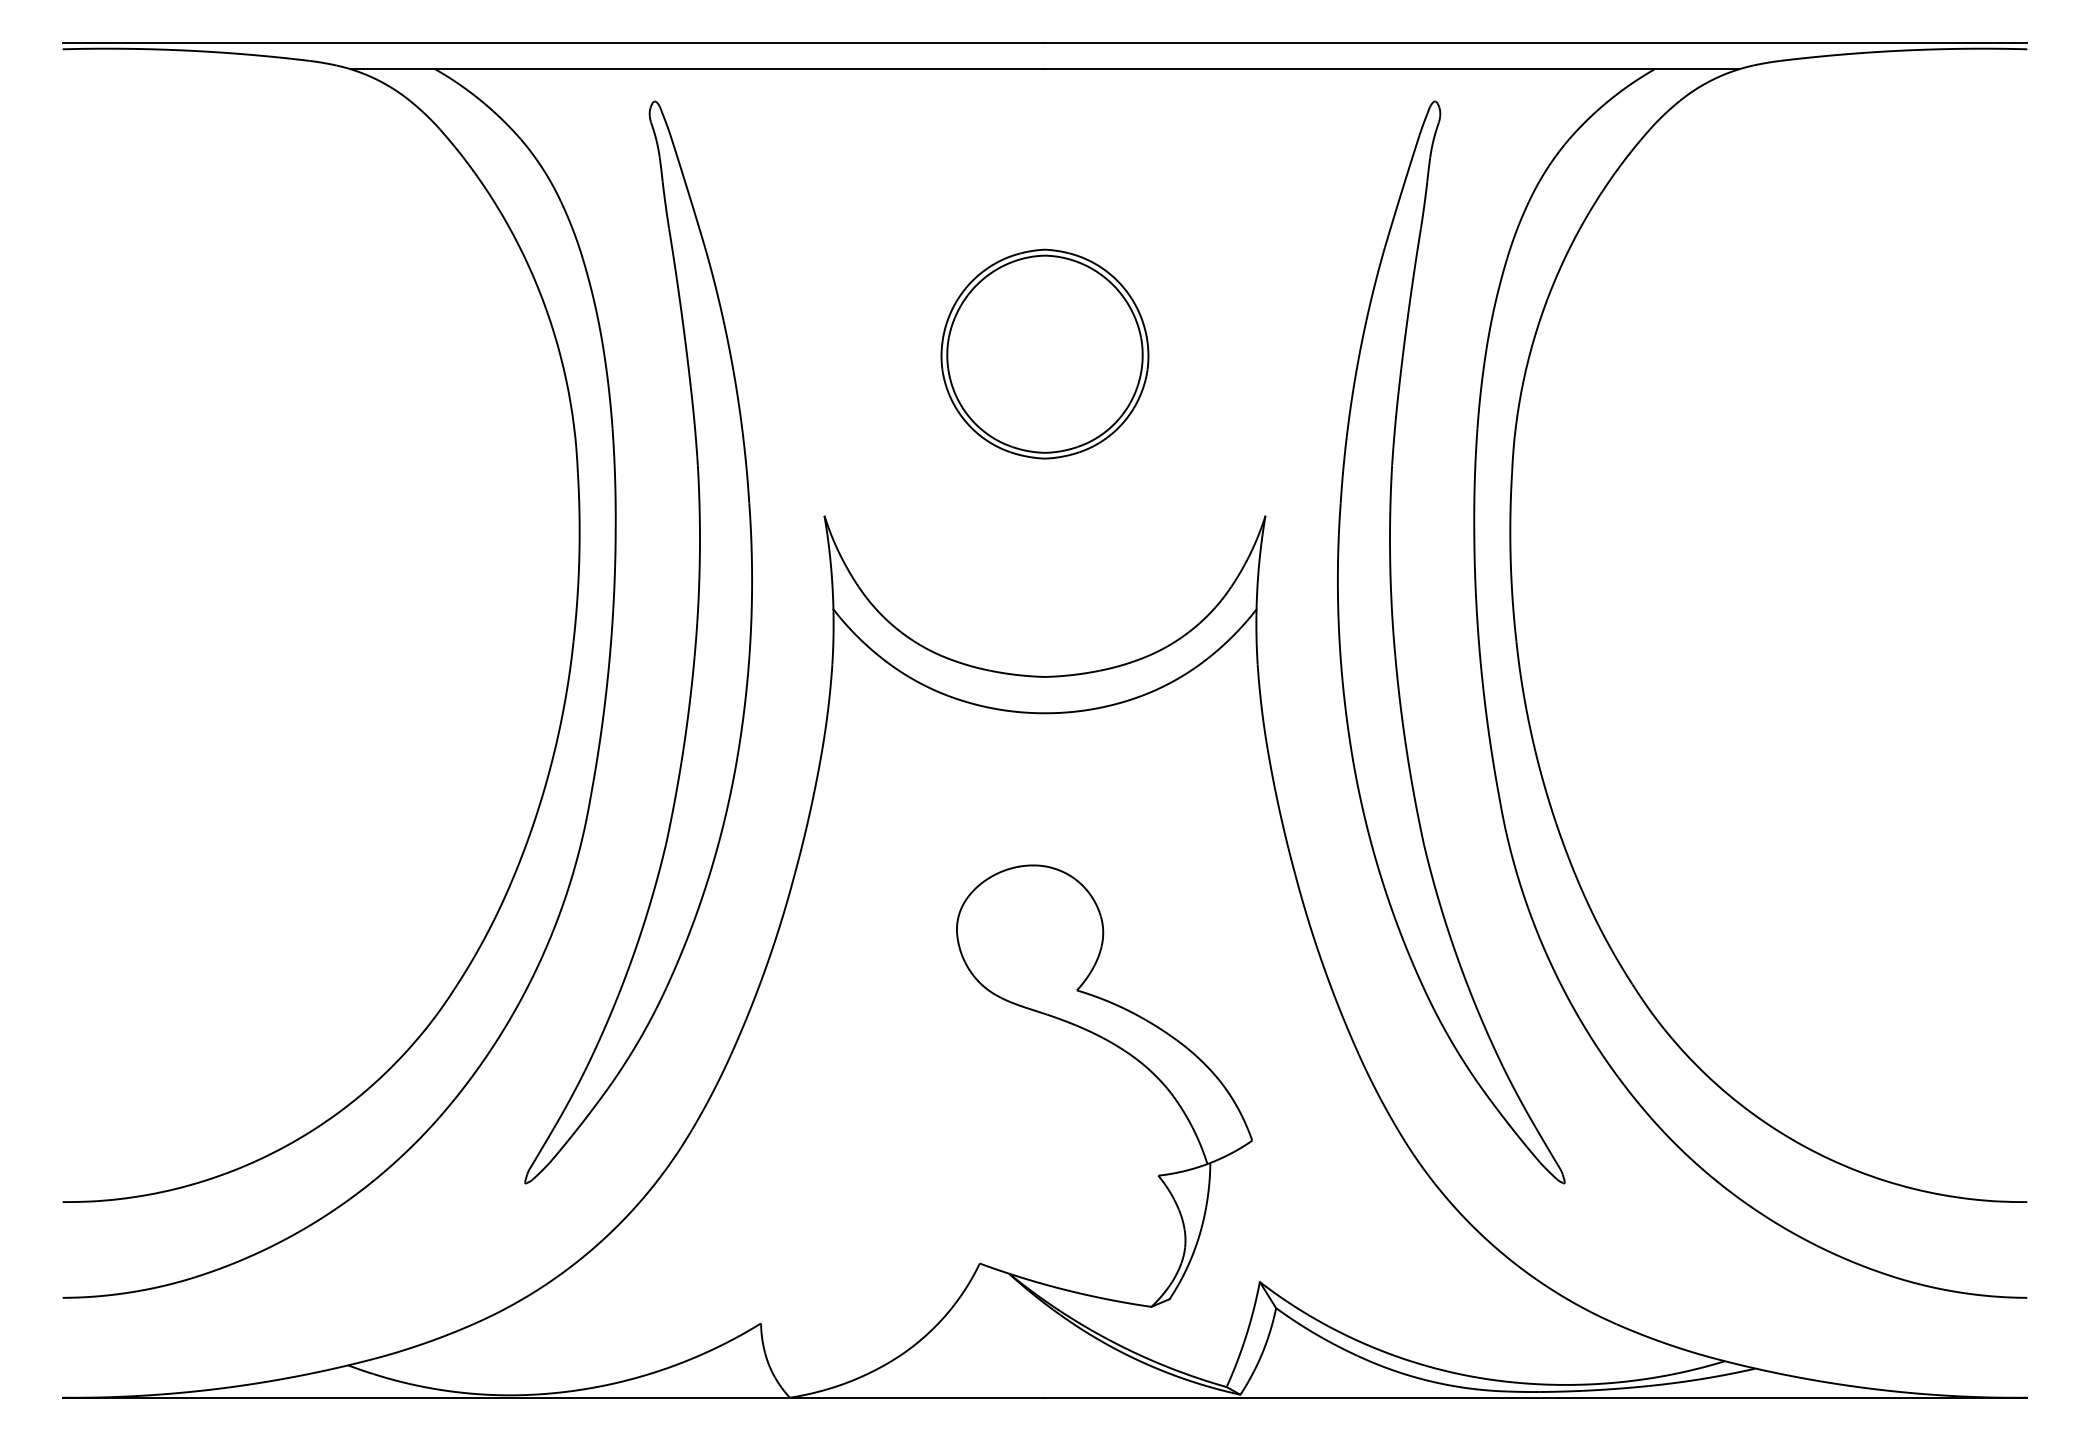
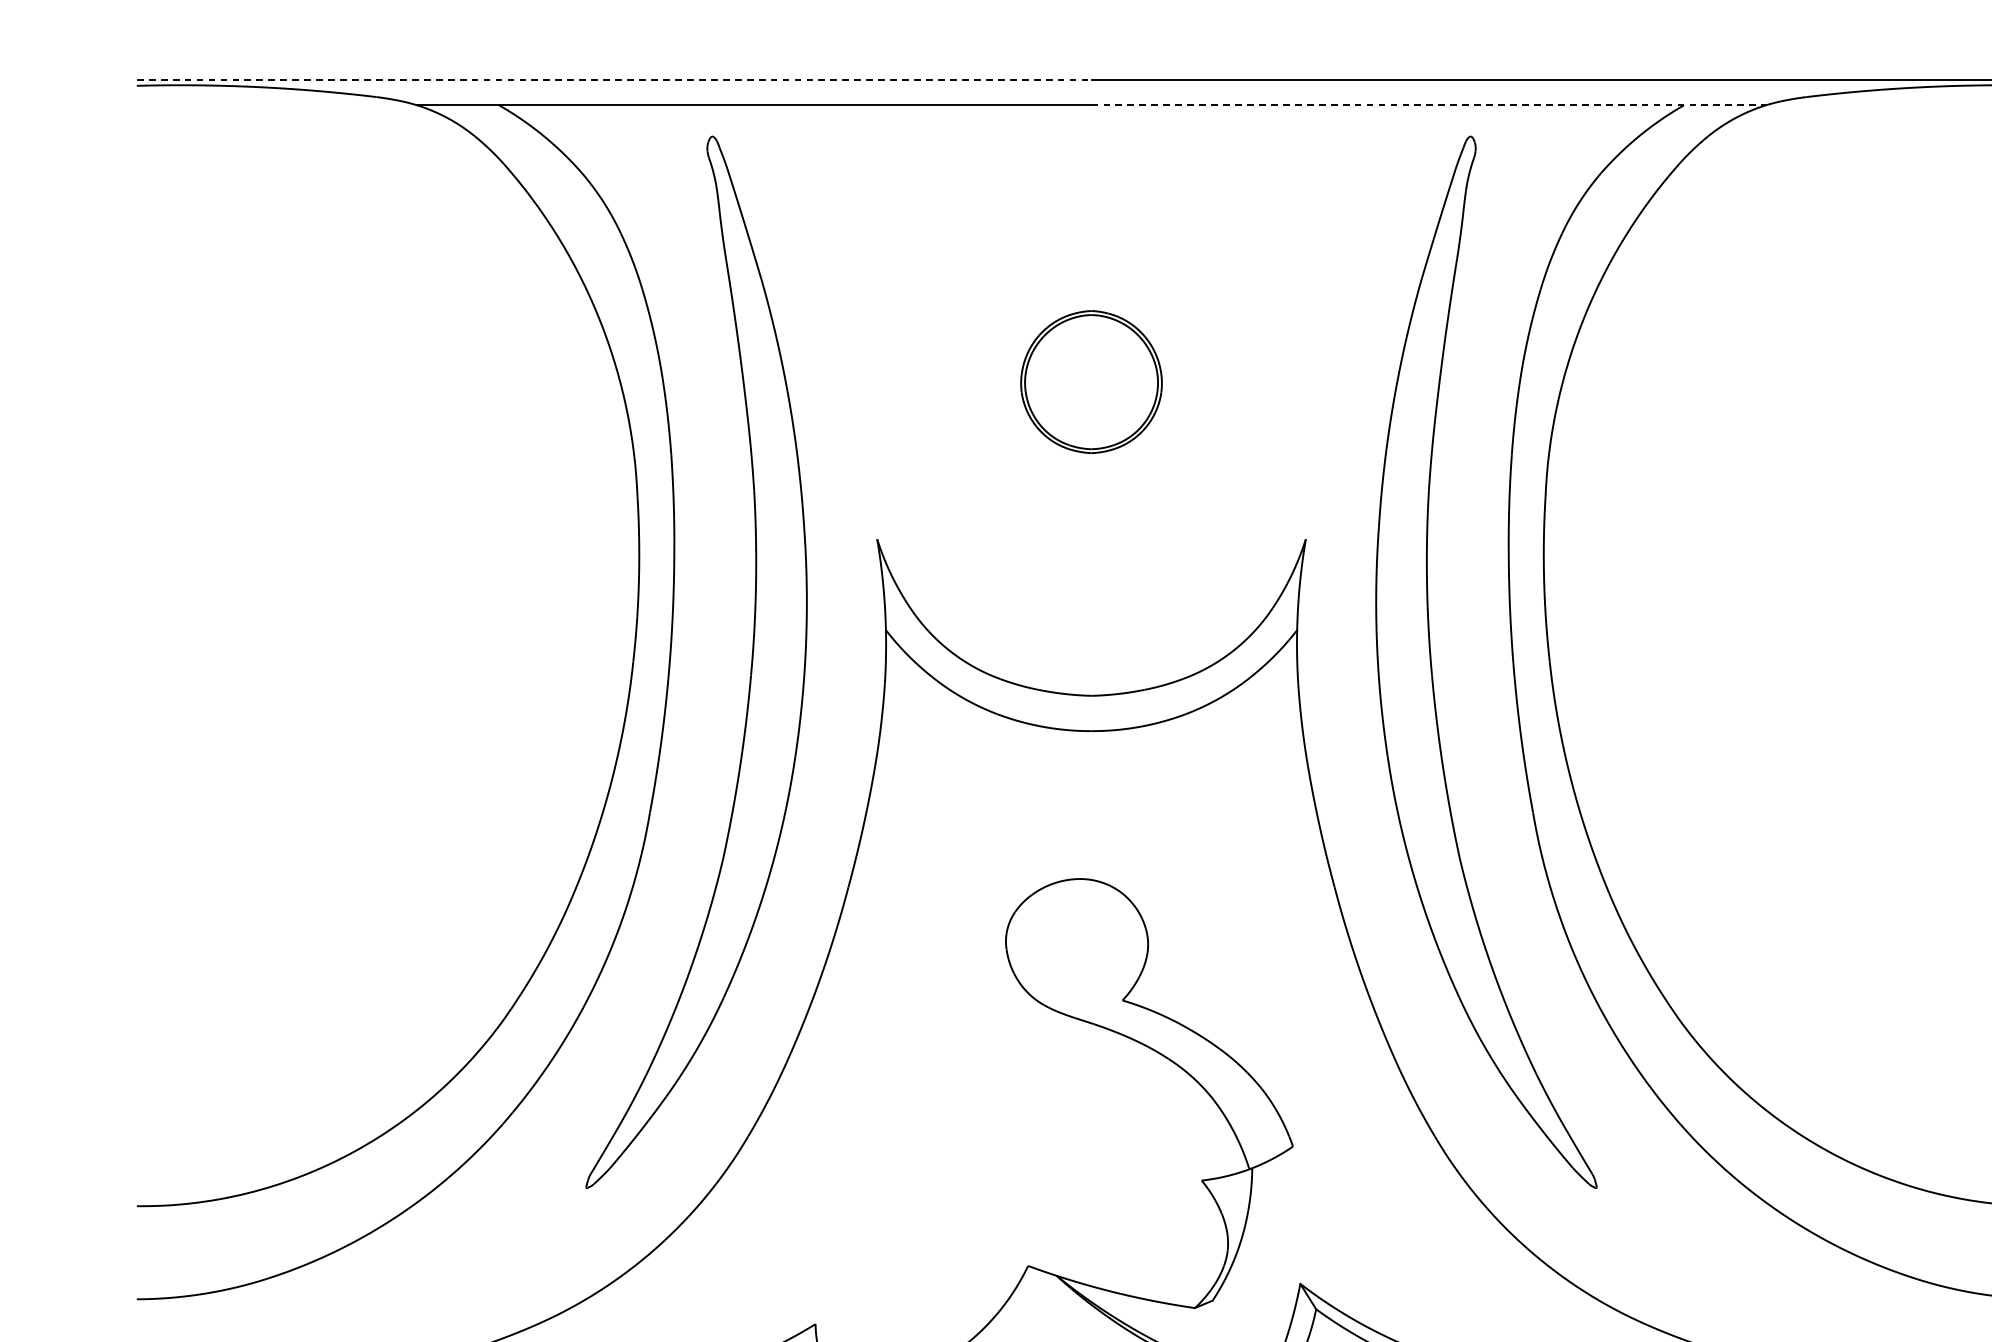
line: (554, 43) -> (614, 80), solid -> dashed
line: (1391, 69) -> (1428, 105), solid -> dashed
part: (1044, 353) -> (1091, 381), size x0.7

